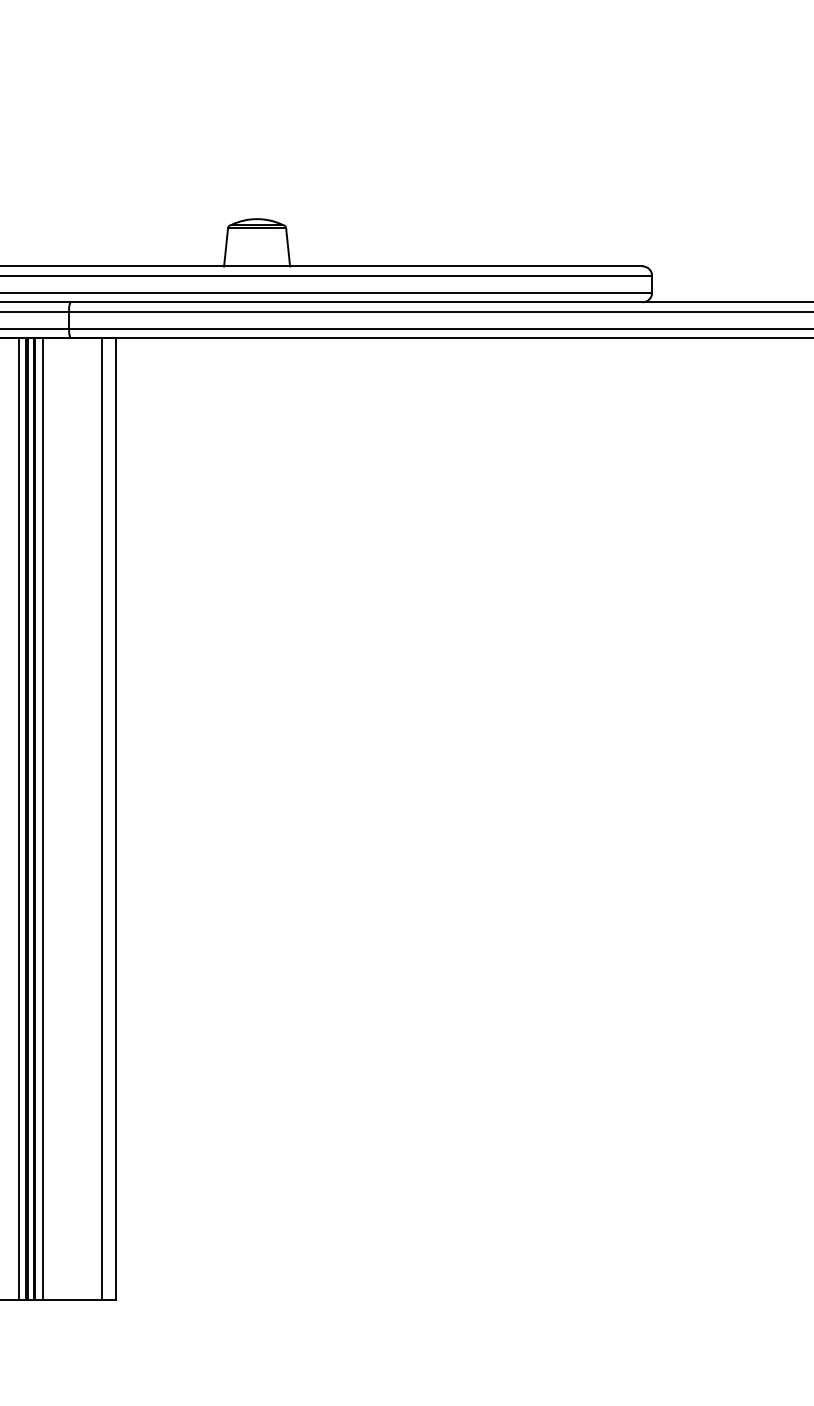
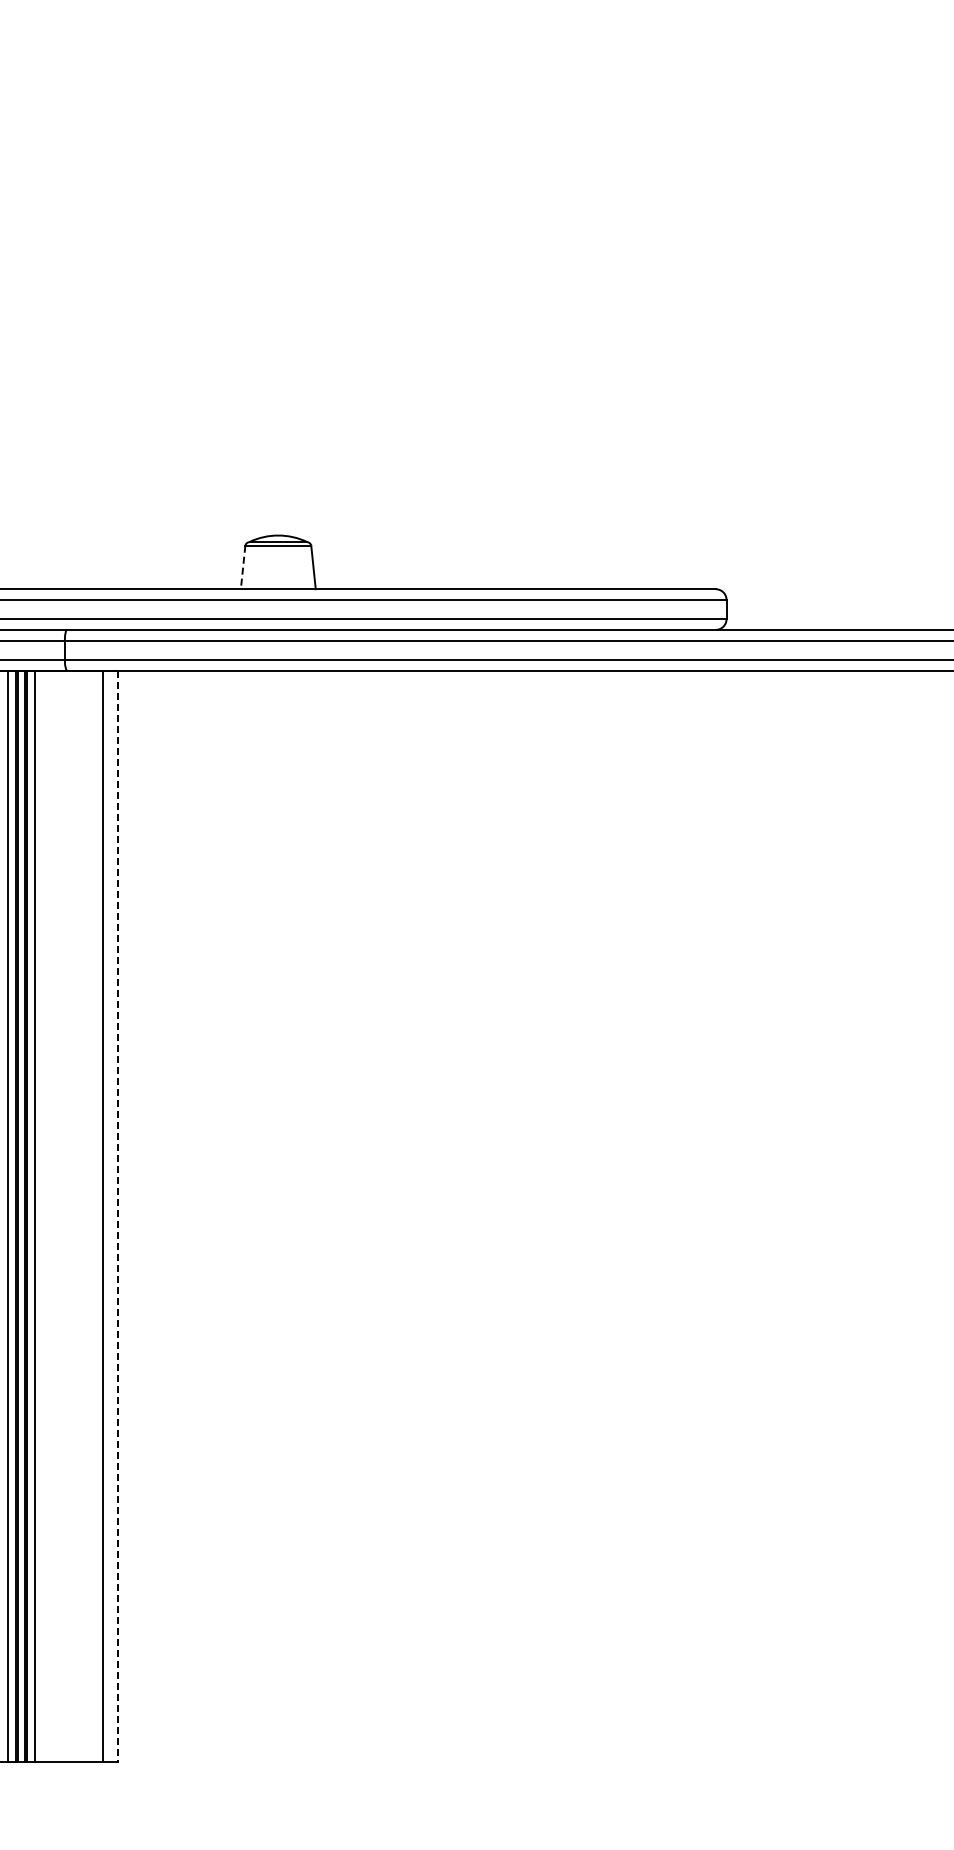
line: (226, 247) -> (243, 567), solid -> dashed
line: (115, 819) -> (117, 1216), solid -> dashed

